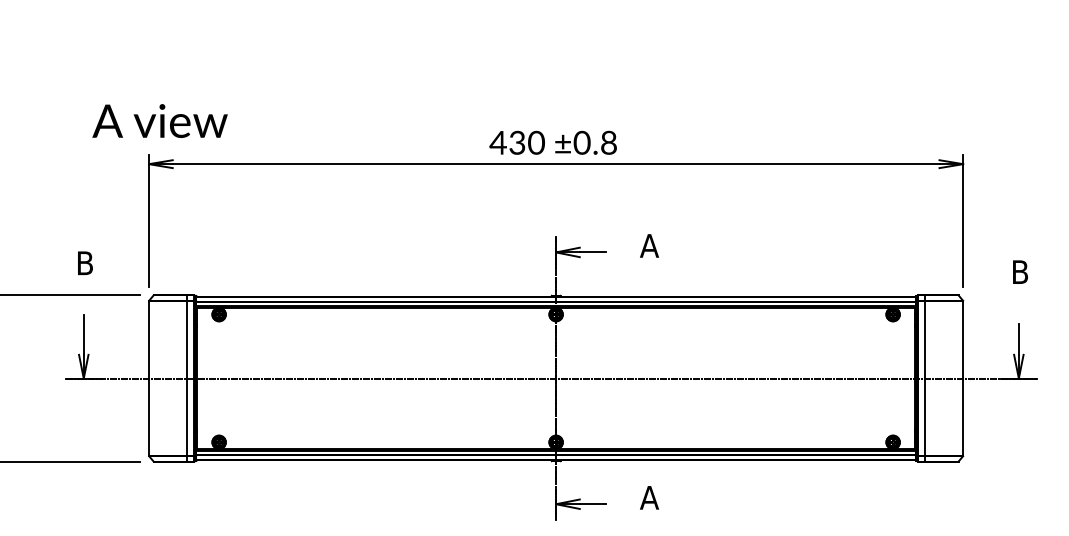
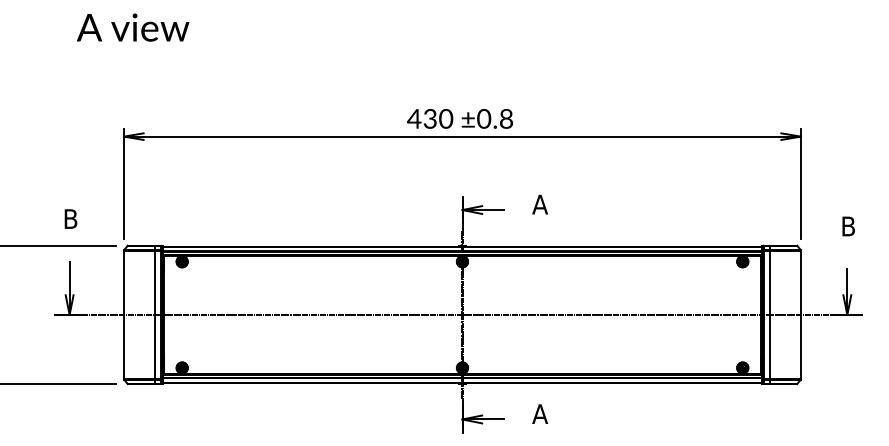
text: (159, 120) -> (132, 27), moved

